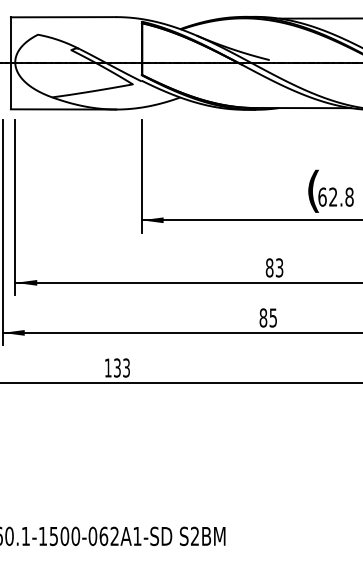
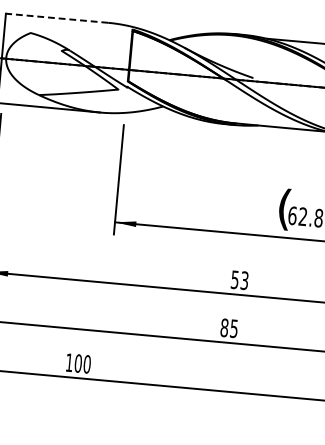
line: (63, 17) -> (57, 18), solid -> dashed
text: (269, 267) -> (234, 279), 83 -> 53
text: (121, 367) -> (82, 363), 133 -> 100

